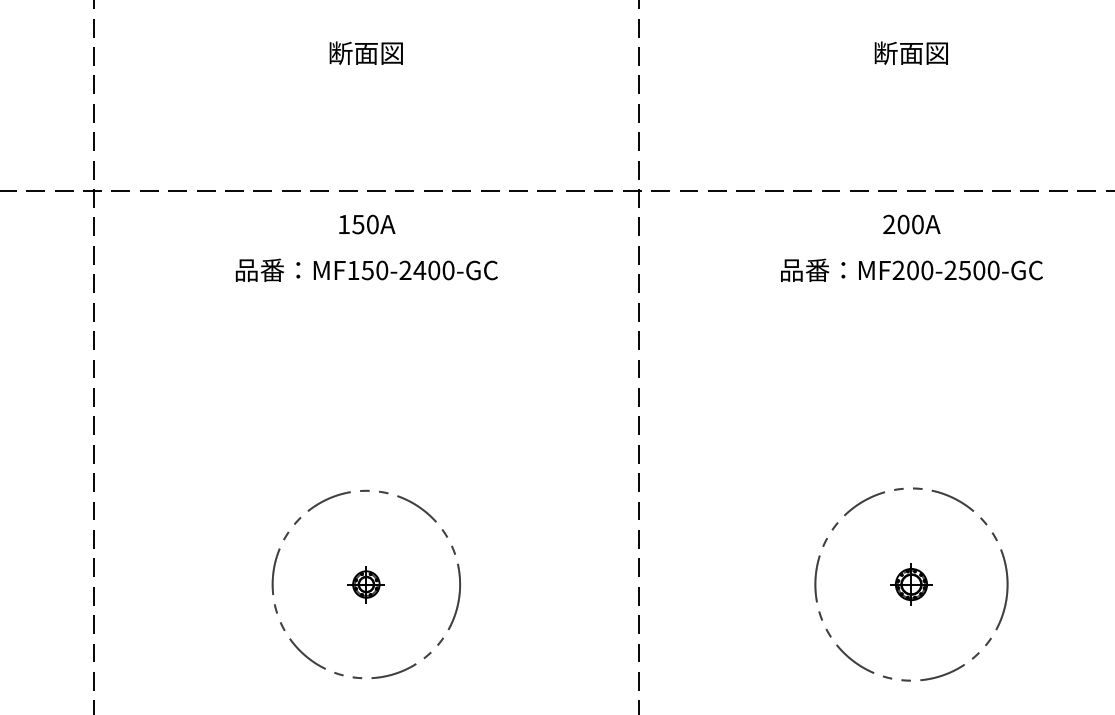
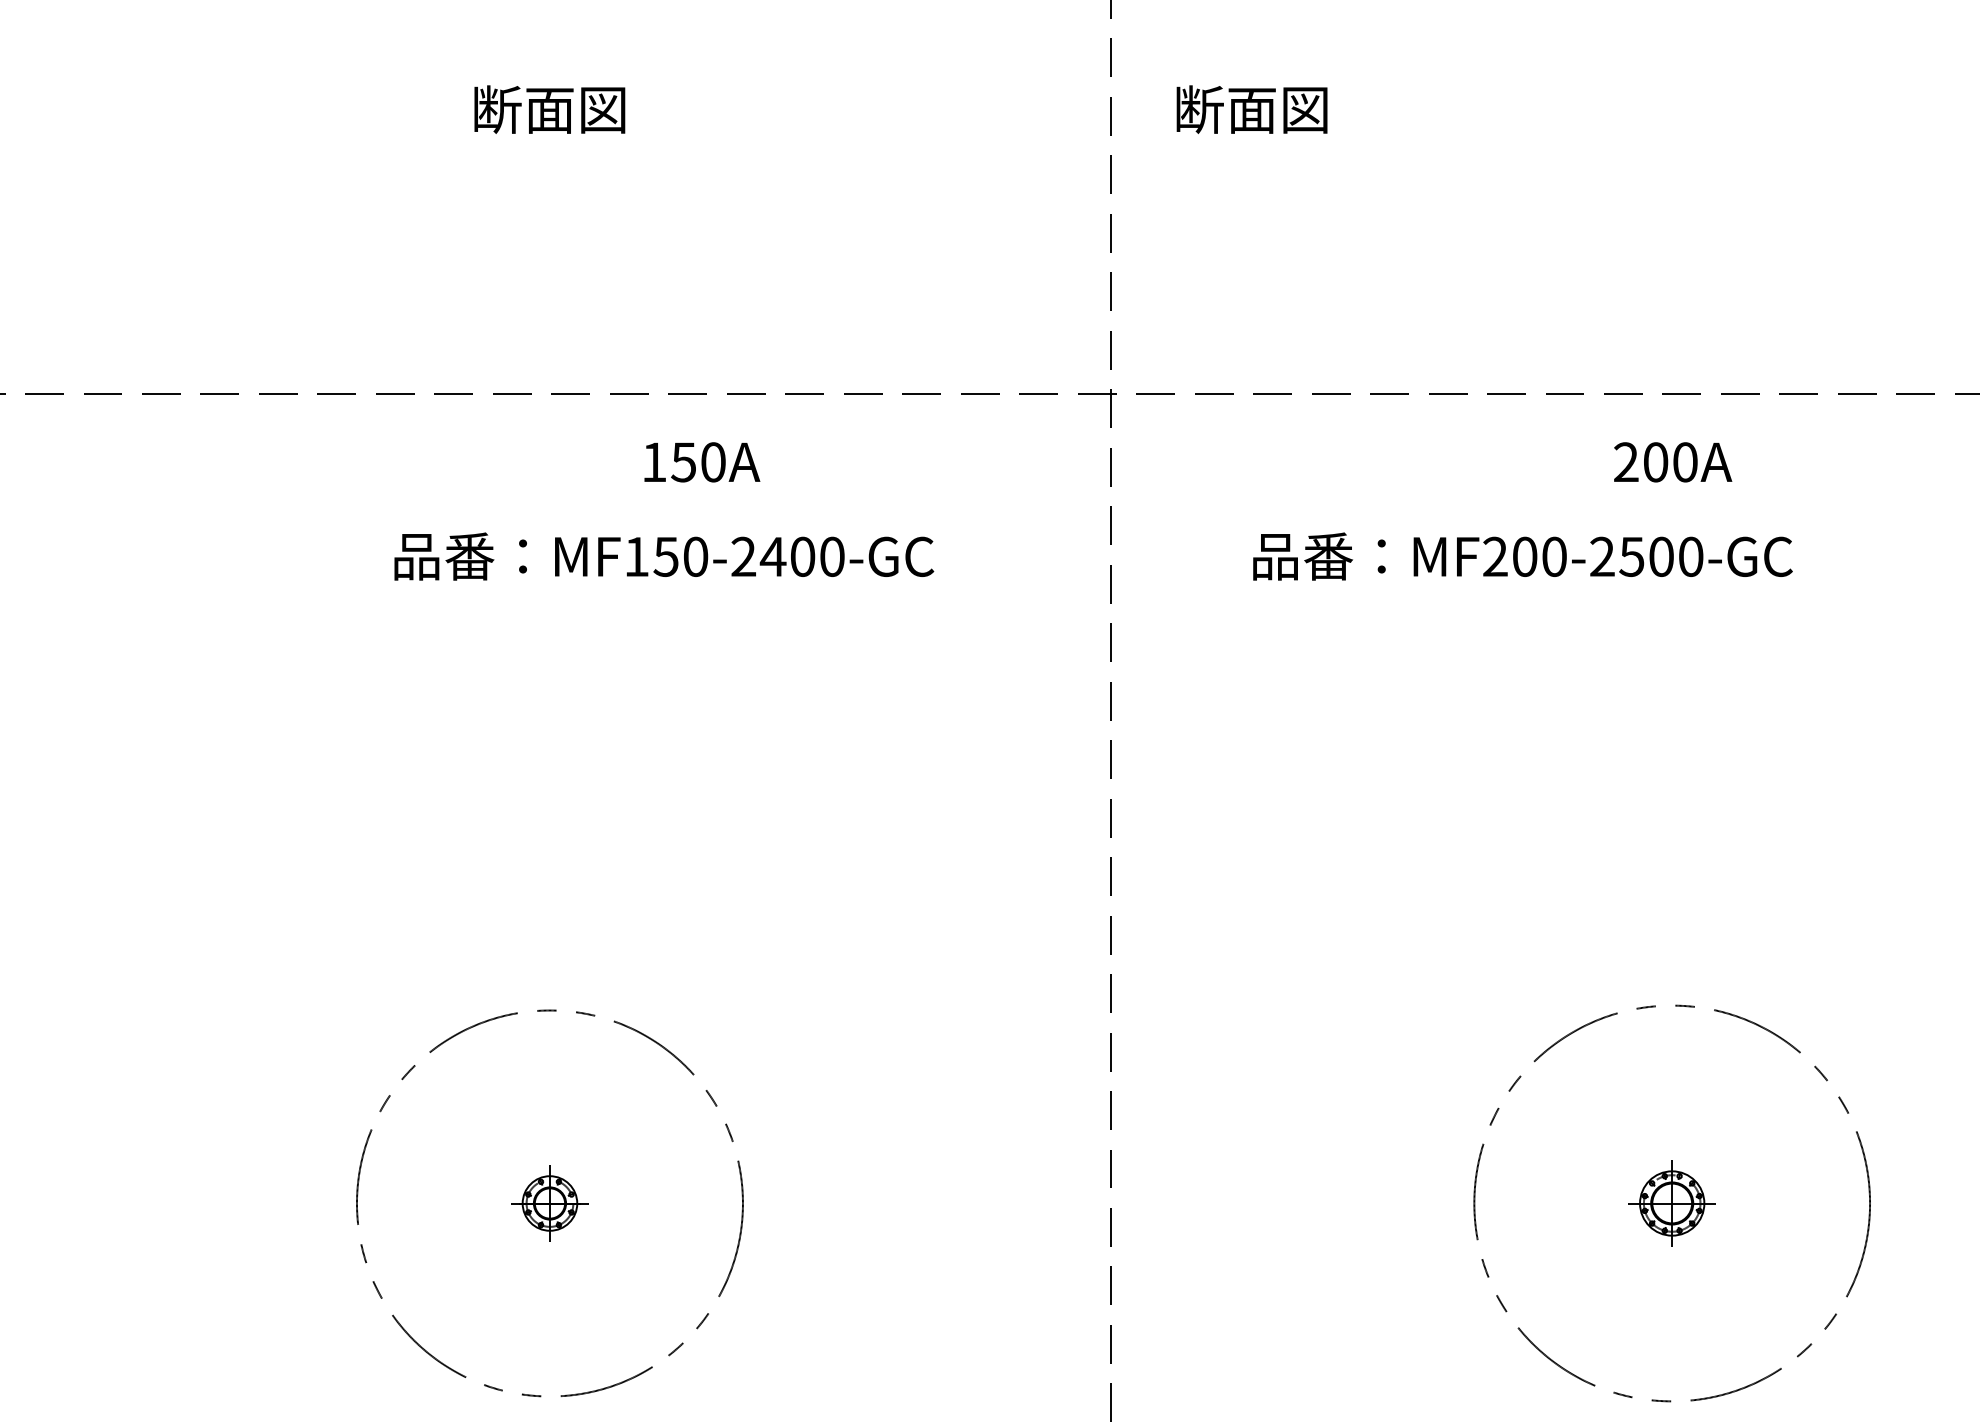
text: (910, 52) -> (1250, 108), moved
text: (367, 224) -> (702, 462), moved
text: (366, 269) -> (663, 554), moved
text: (911, 269) -> (1521, 554), moved

